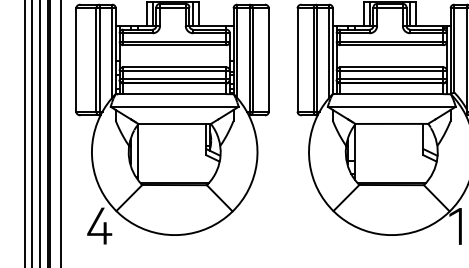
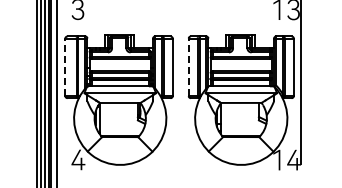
line: (76, 60) -> (65, 67), solid -> dashed
line: (297, 60) -> (188, 67), solid -> dashed

